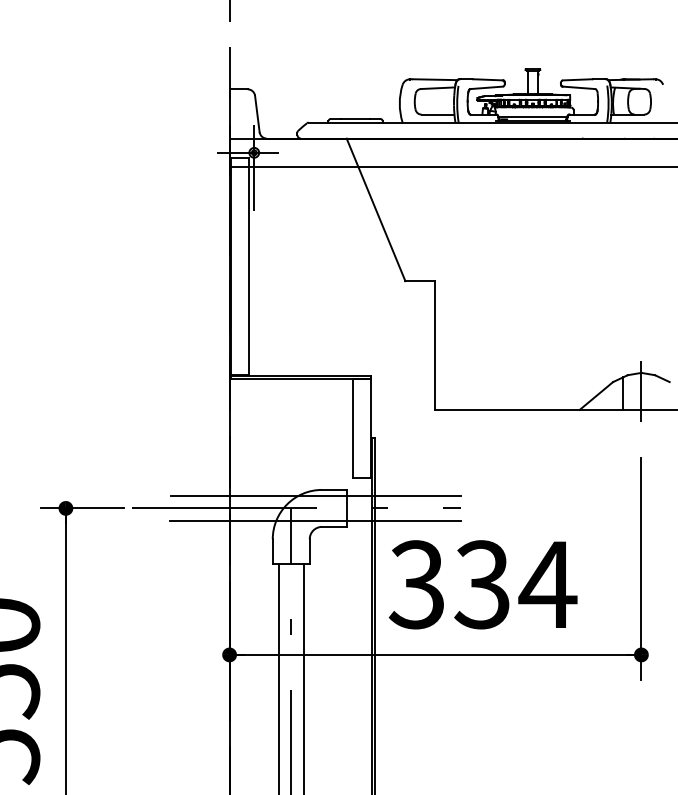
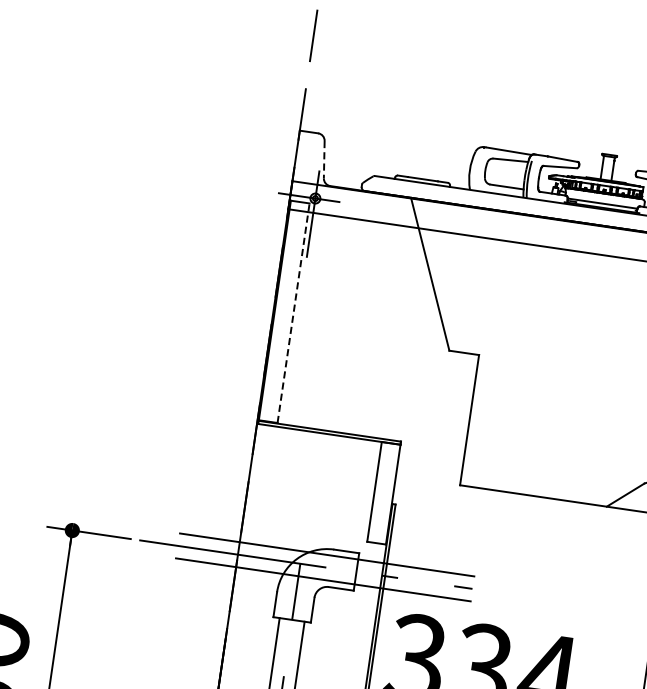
line: (257, 114) -> (324, 160), solid -> dashed
line: (249, 266) -> (293, 312), solid -> dashed

